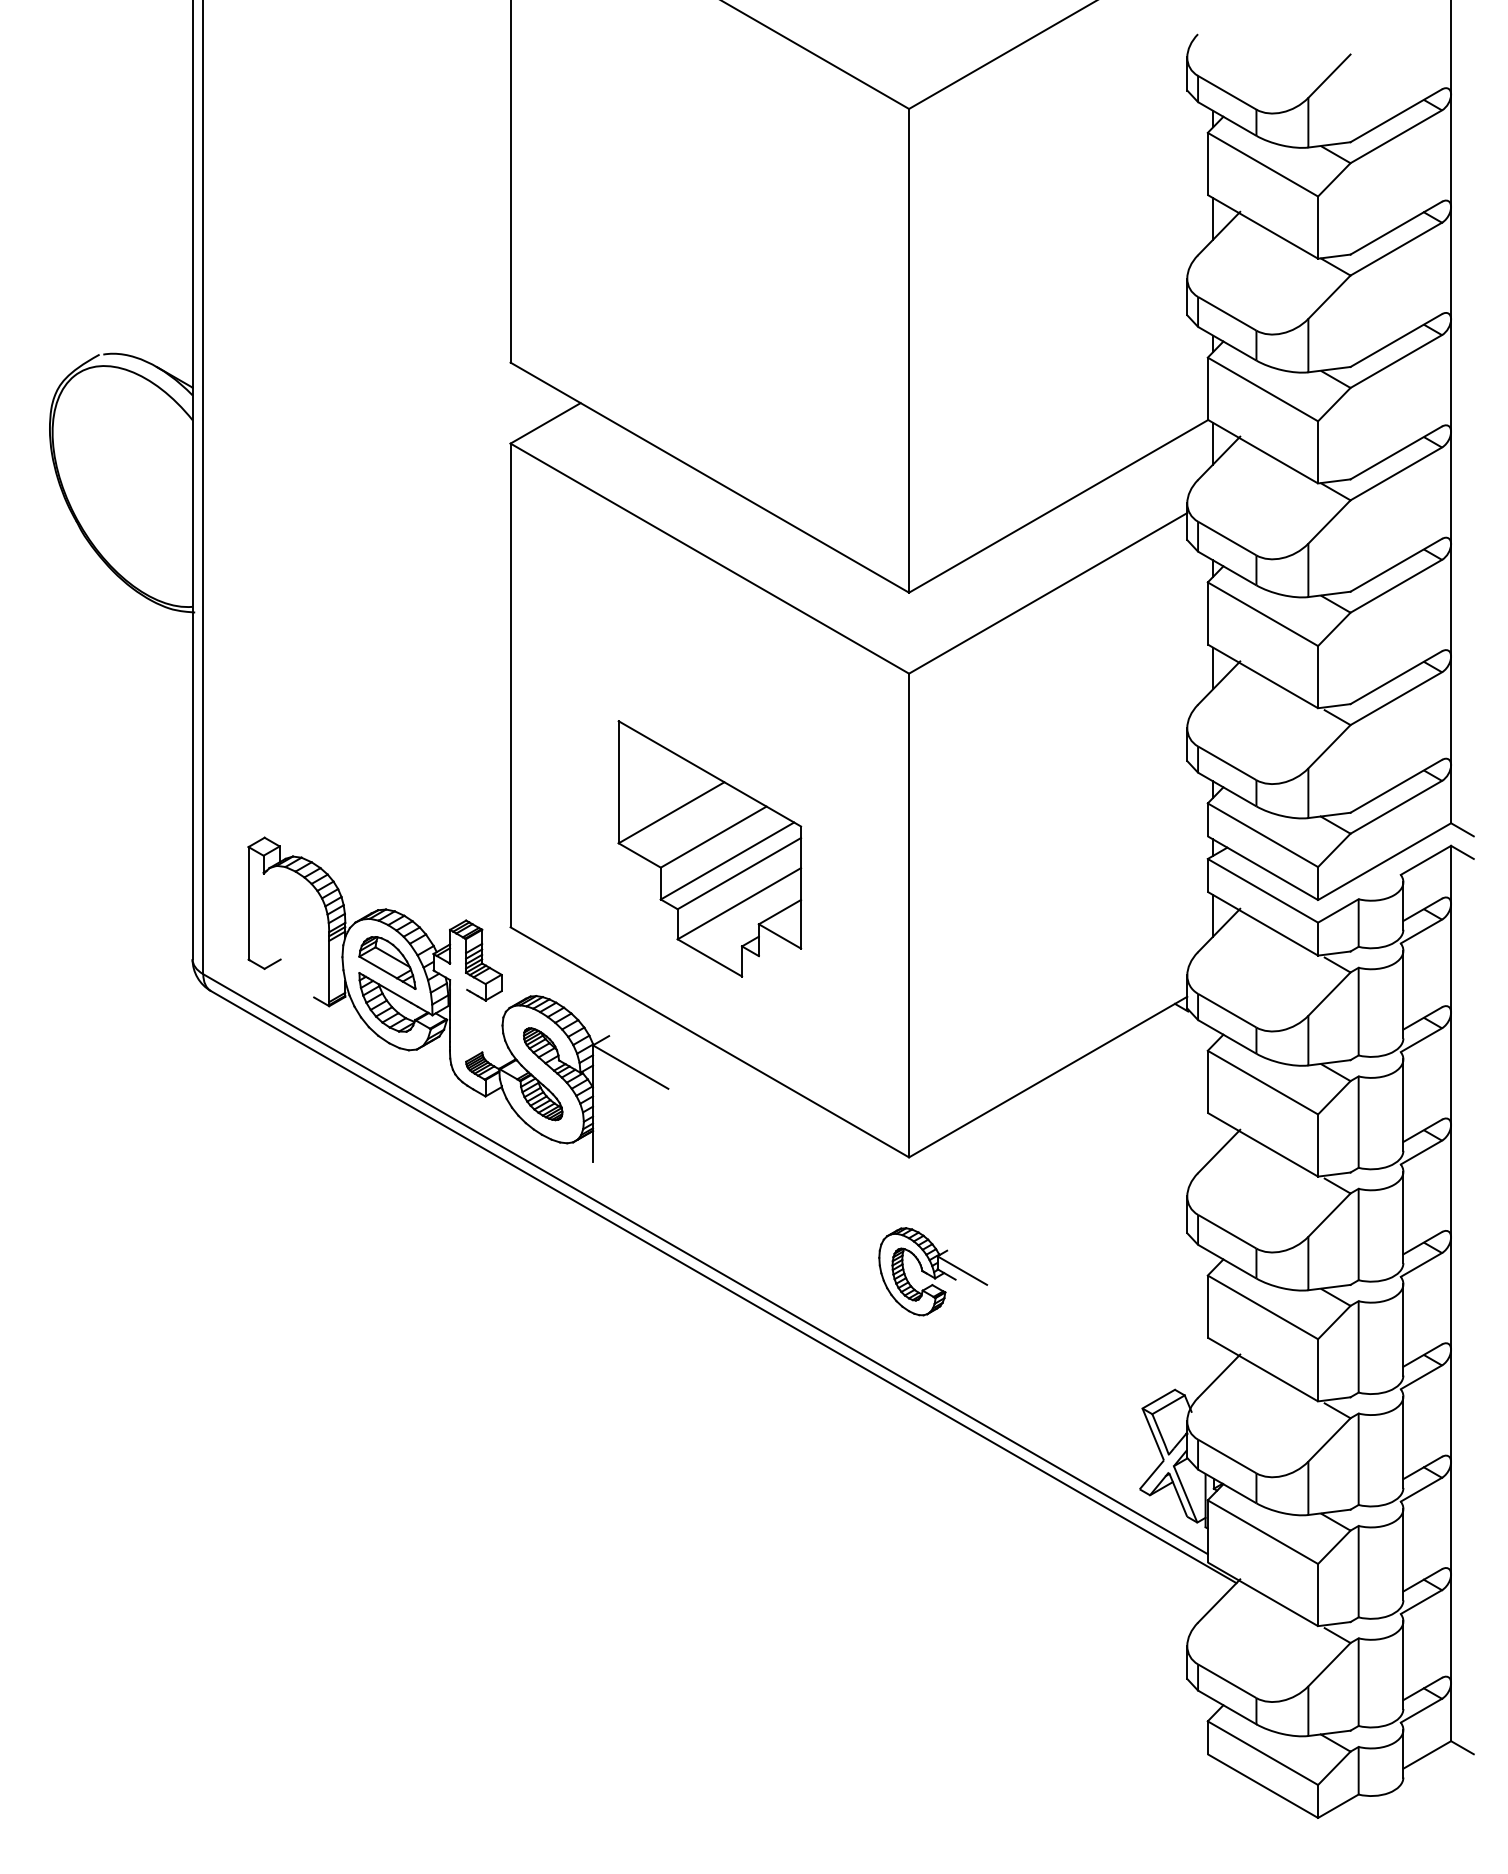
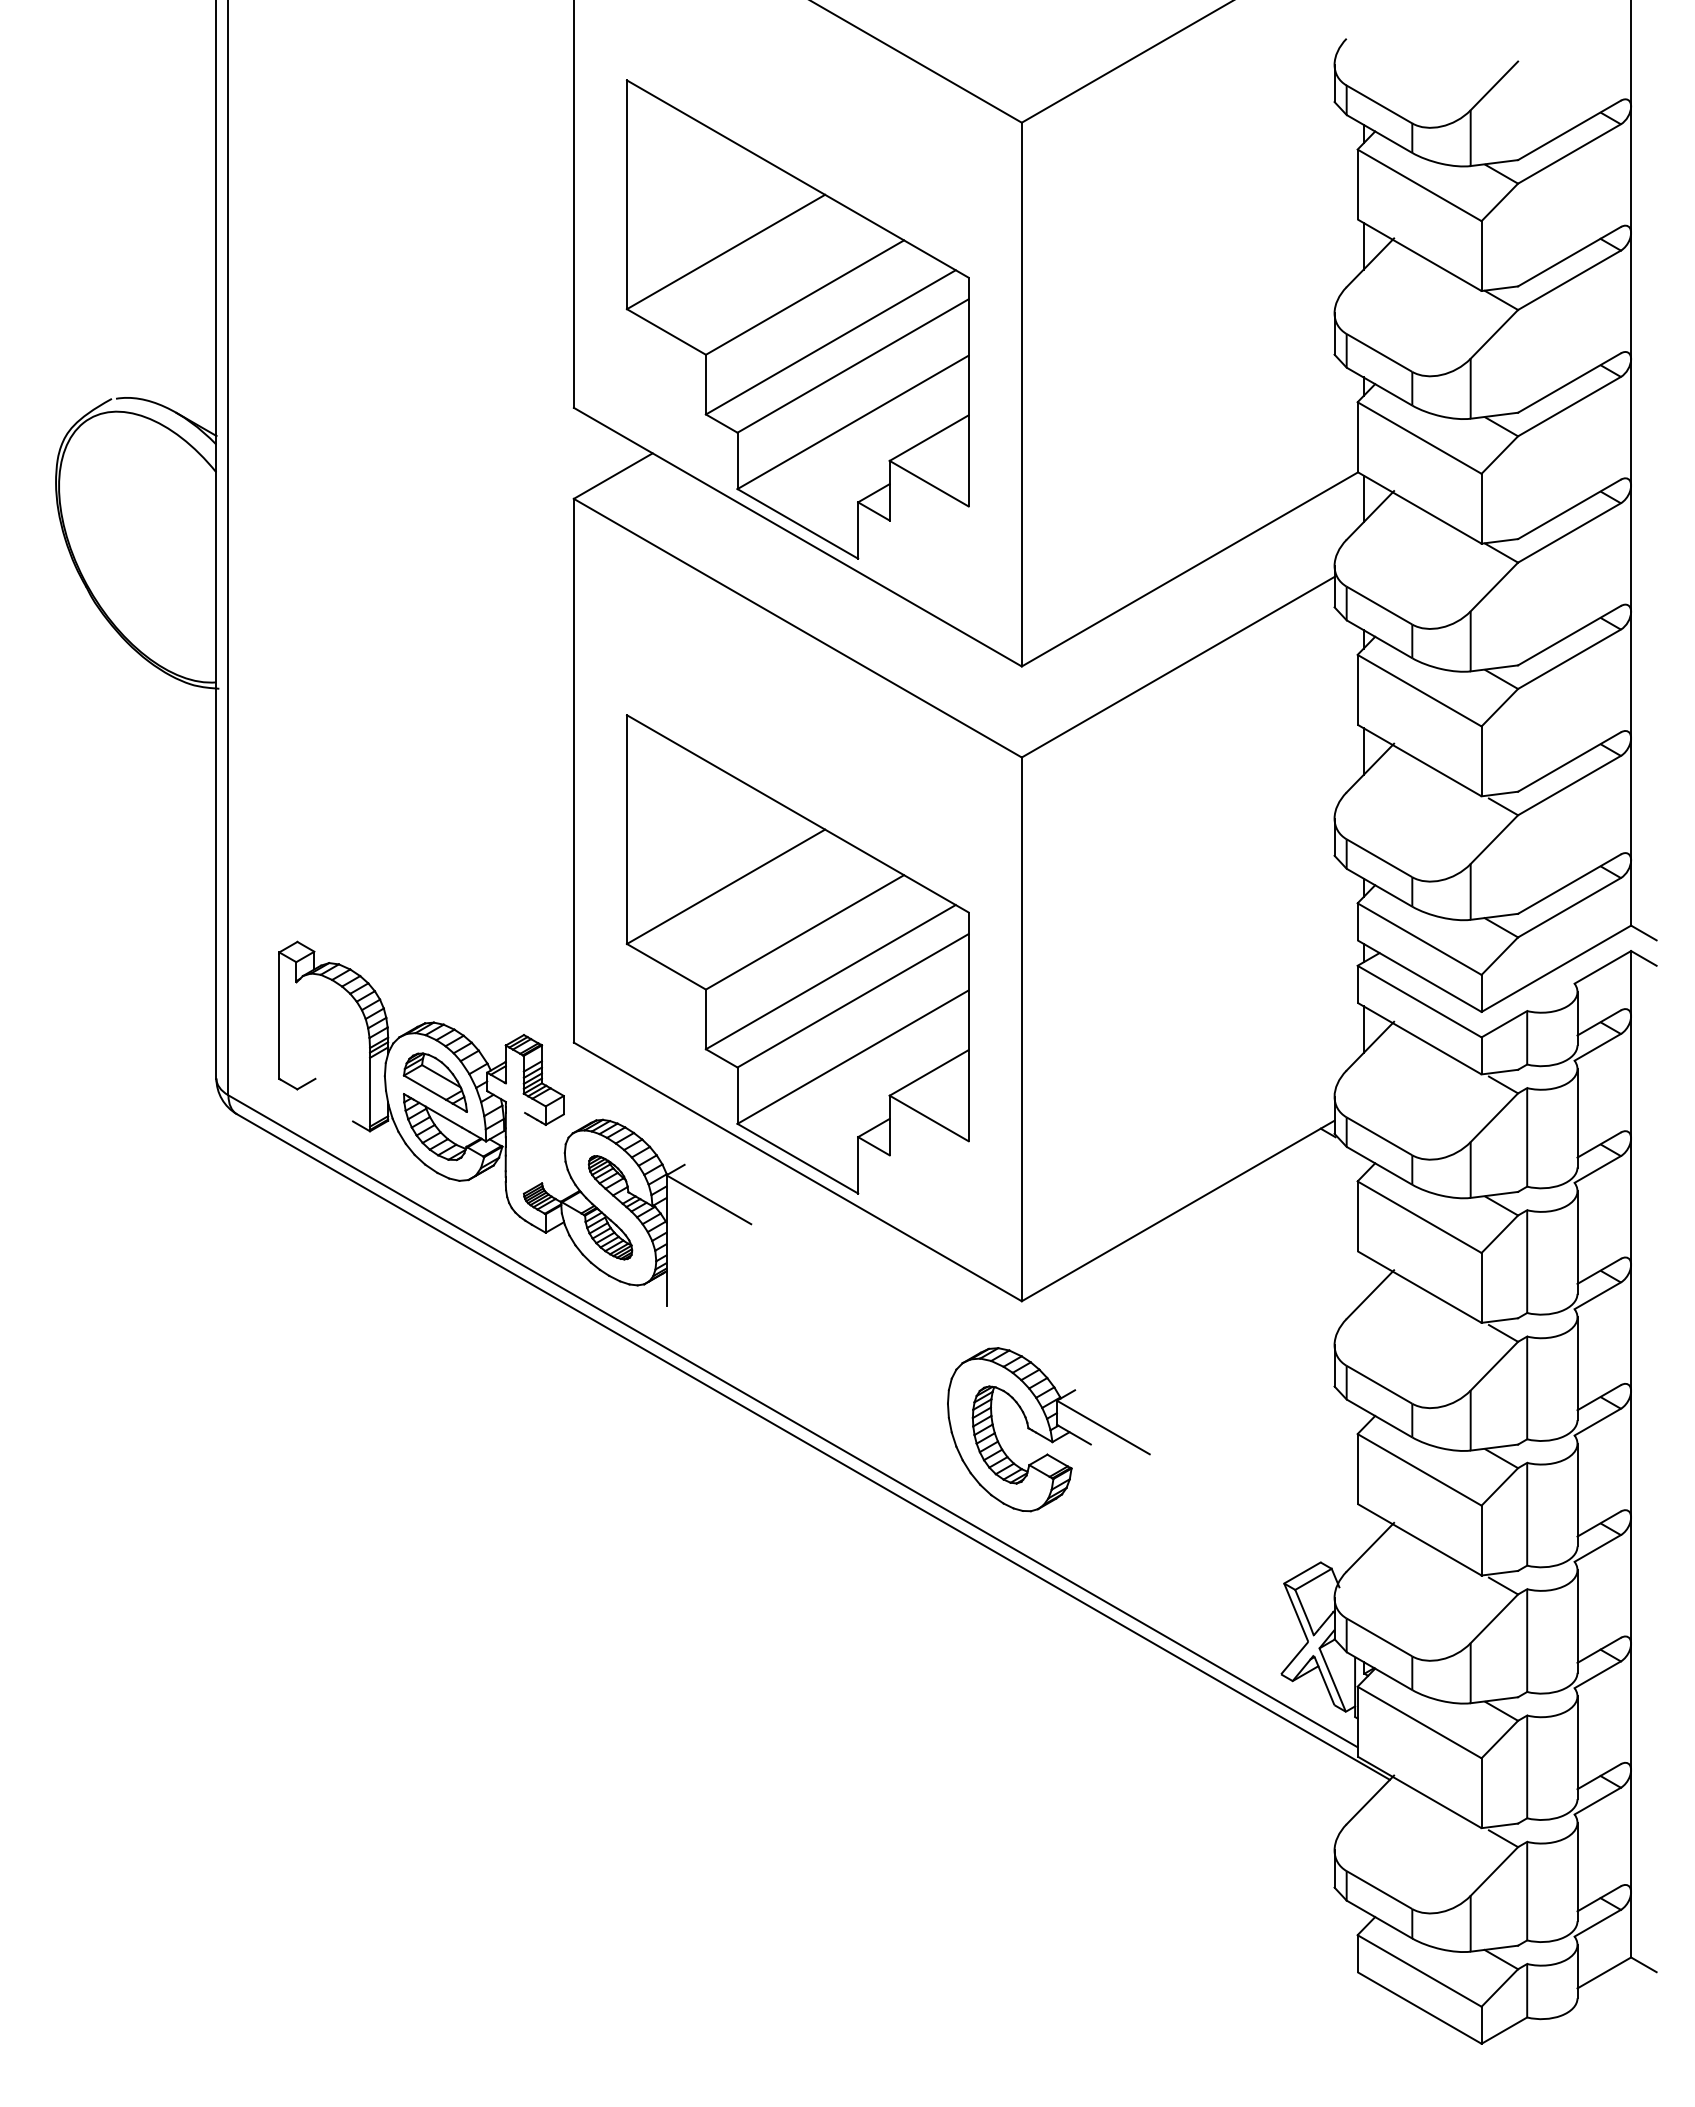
part: (709, 284) -> (797, 319), added
part: (709, 848) -> (797, 954), size x1.67
part: (932, 1271) -> (1048, 1429), size x1.67

